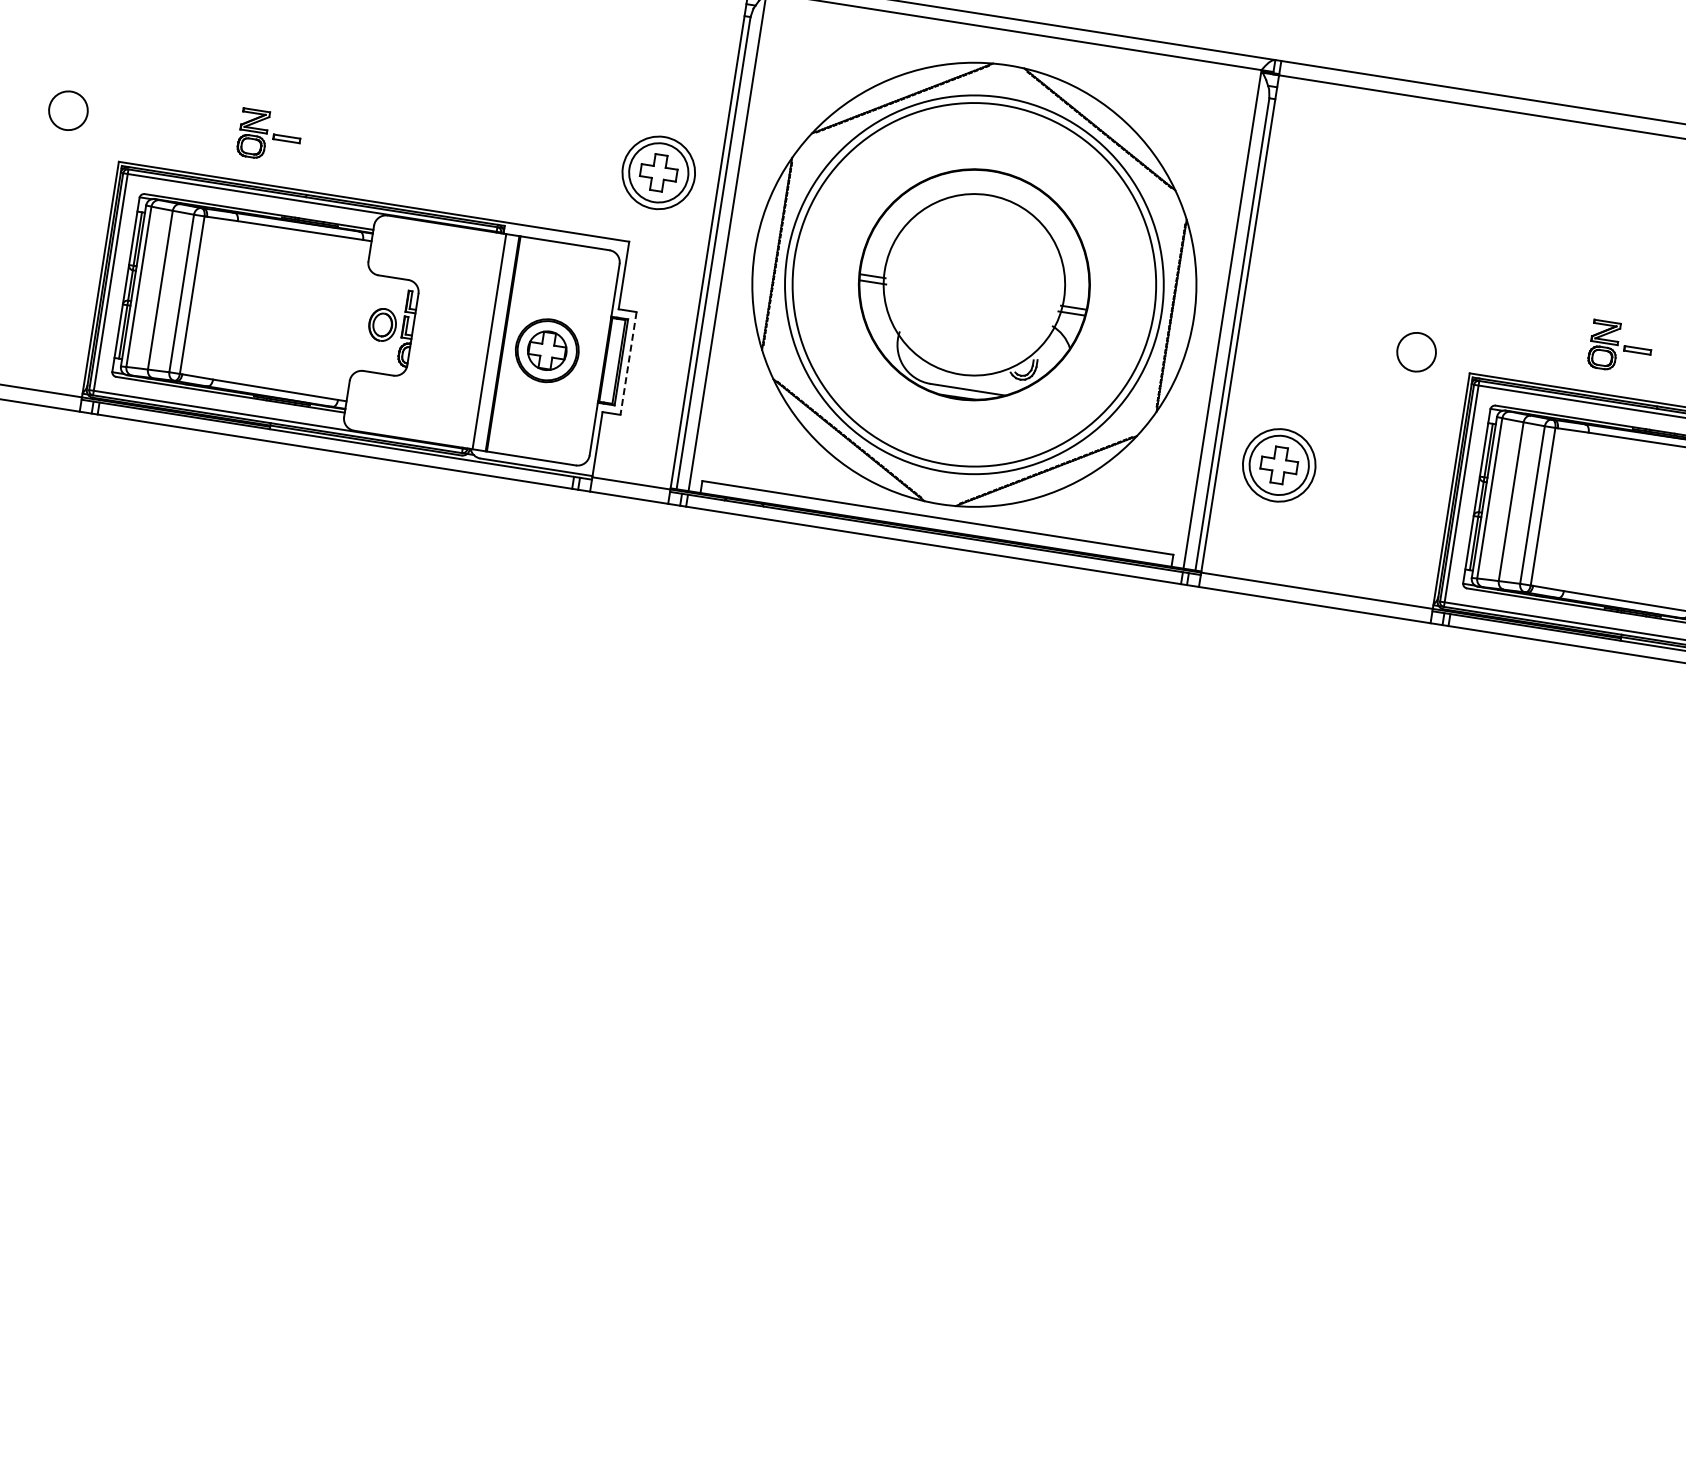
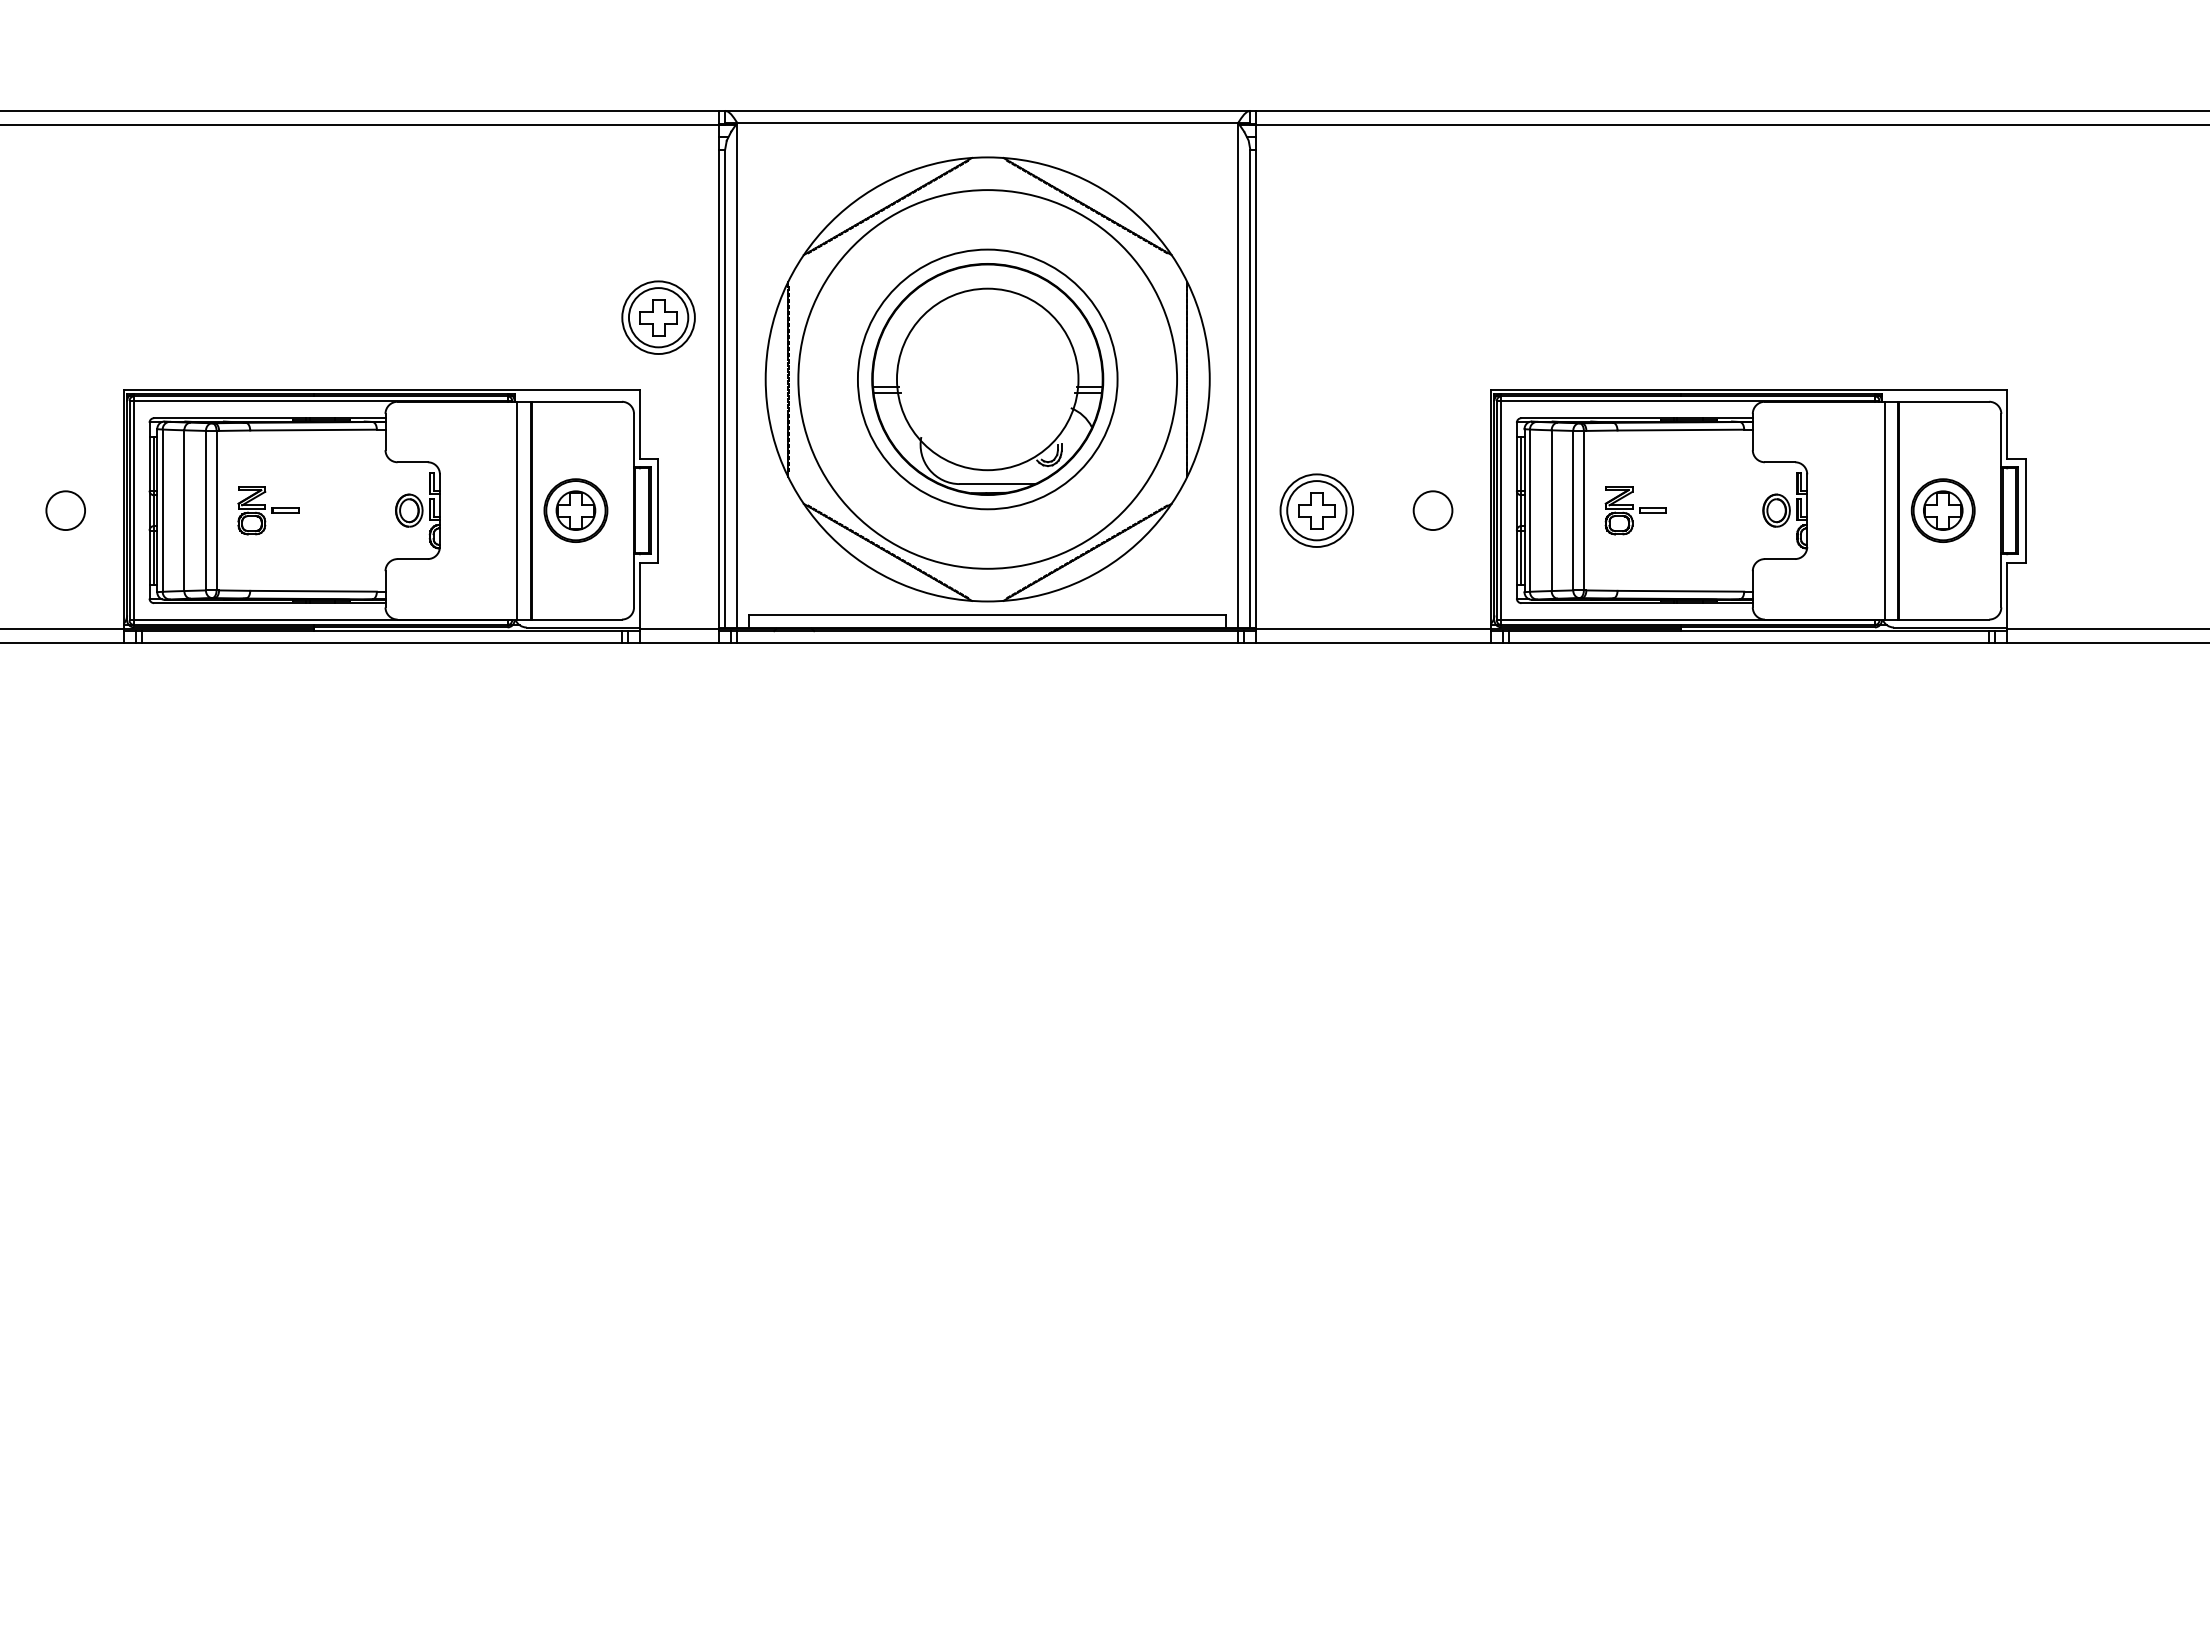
circle: (68, 110) -> (65, 510), moved
part: (269, 136) -> (268, 510), moved
circle: (974, 284) -> (987, 379), size x0.71
part: (1620, 347) -> (1635, 510), moved
circle: (1416, 352) -> (1432, 510), moved
line: (628, 364) -> (658, 511), dashed -> solid

